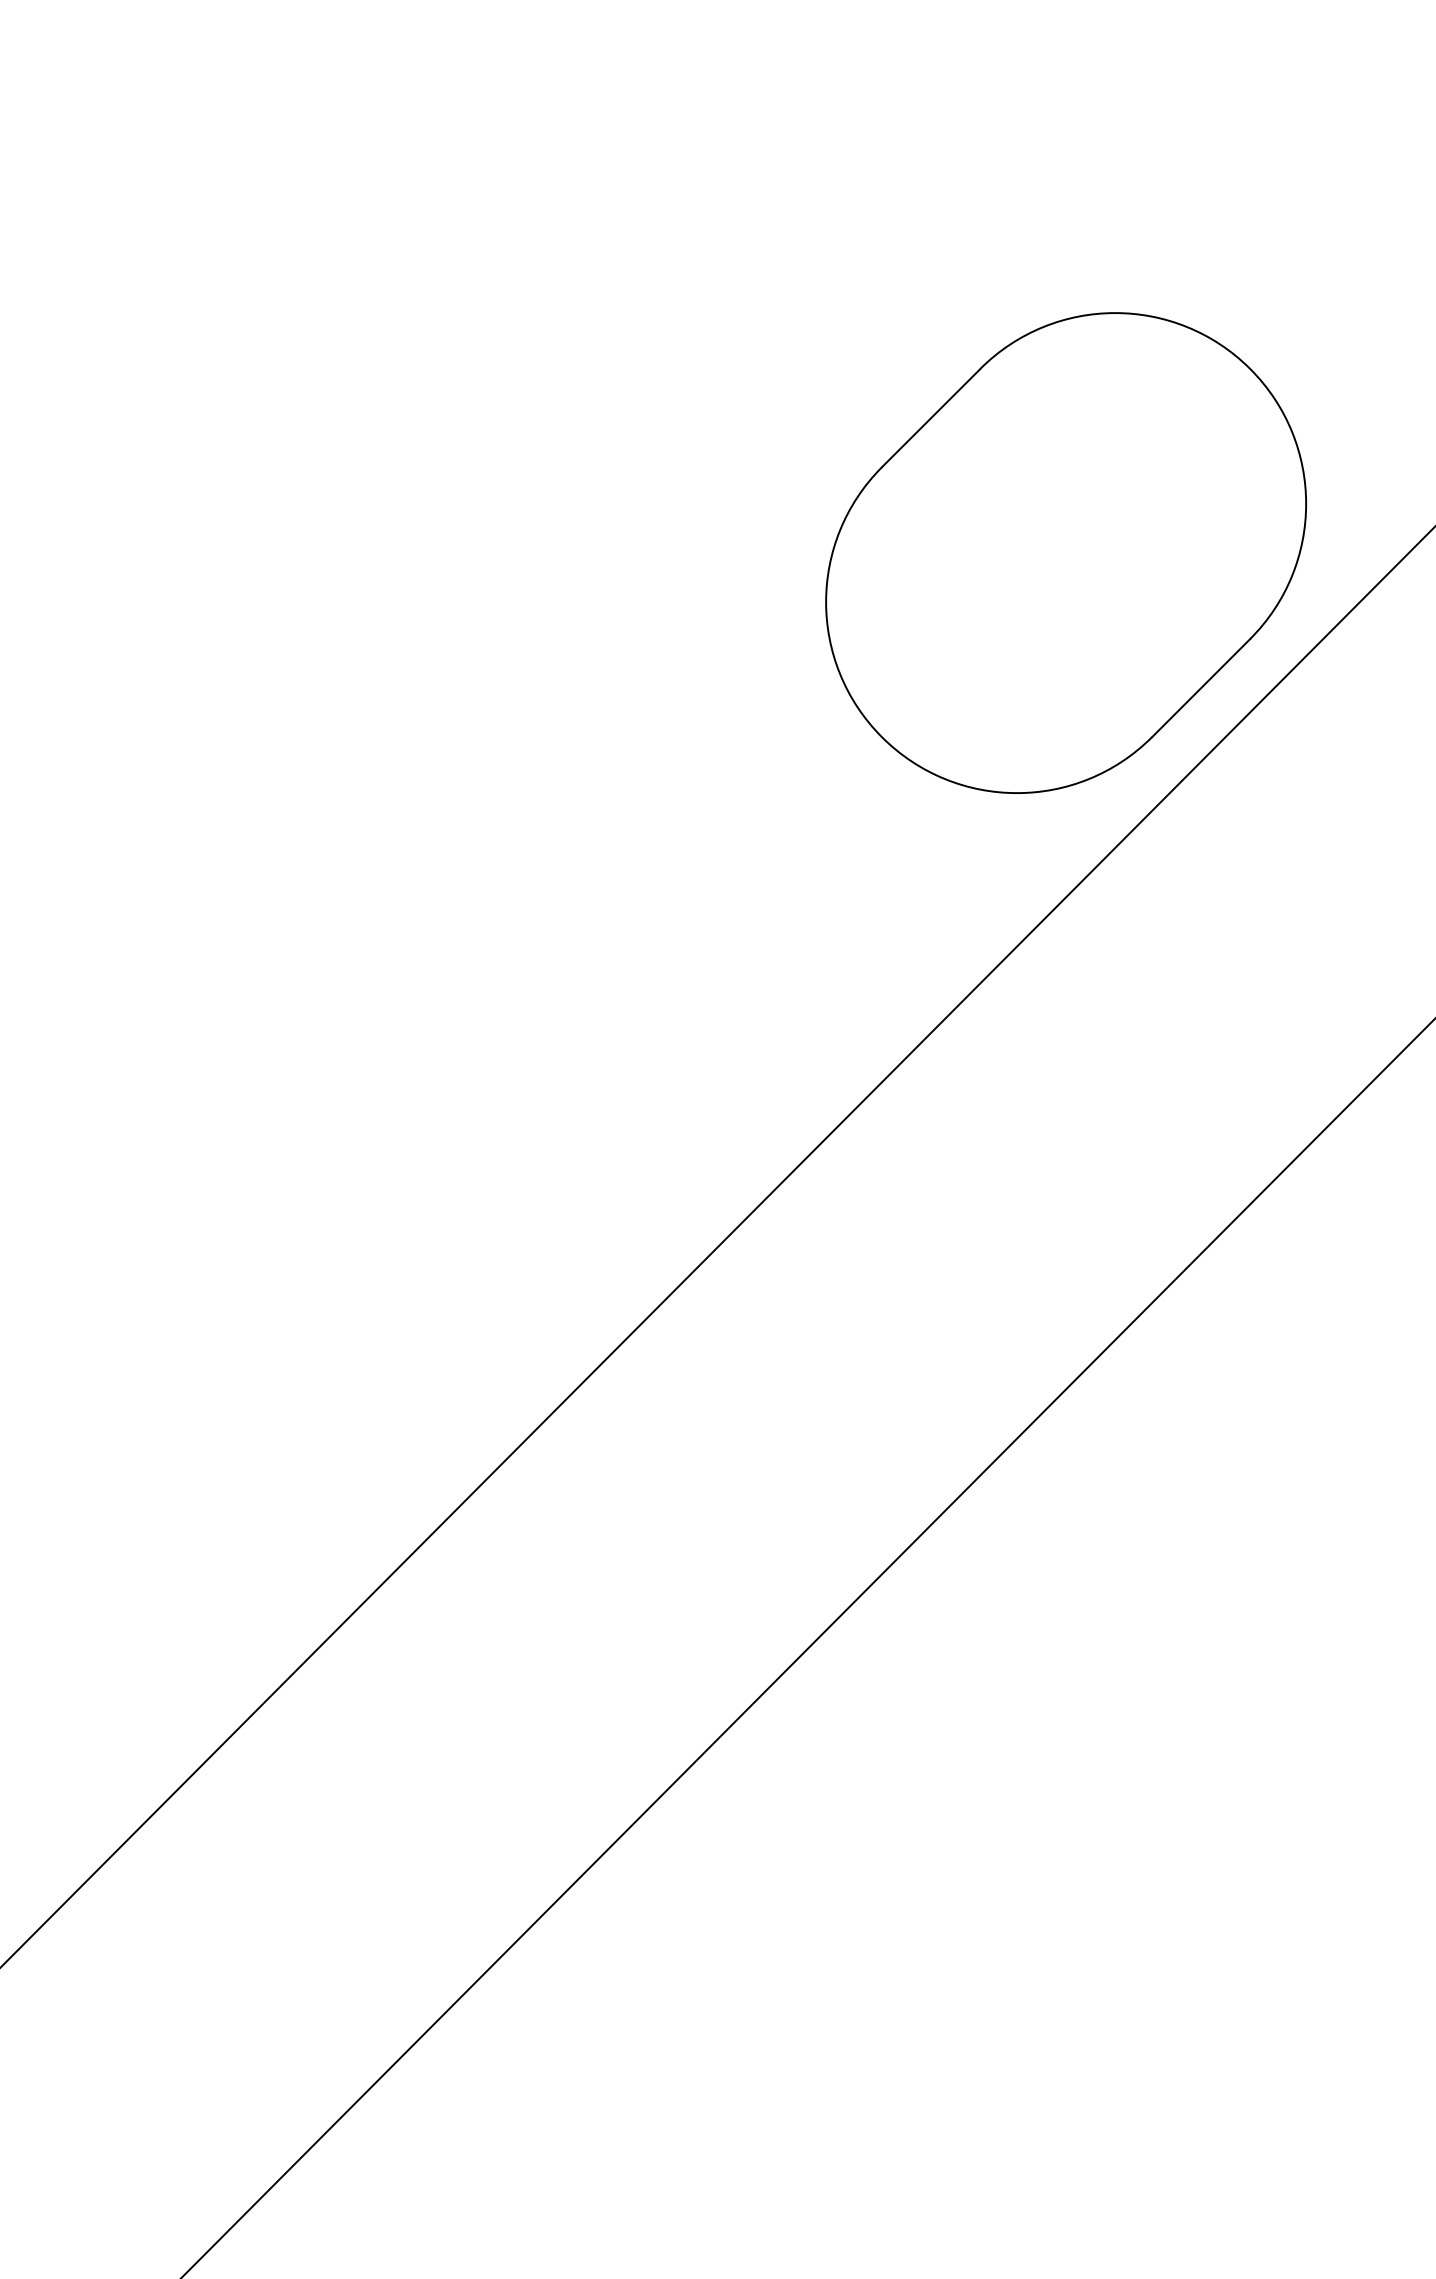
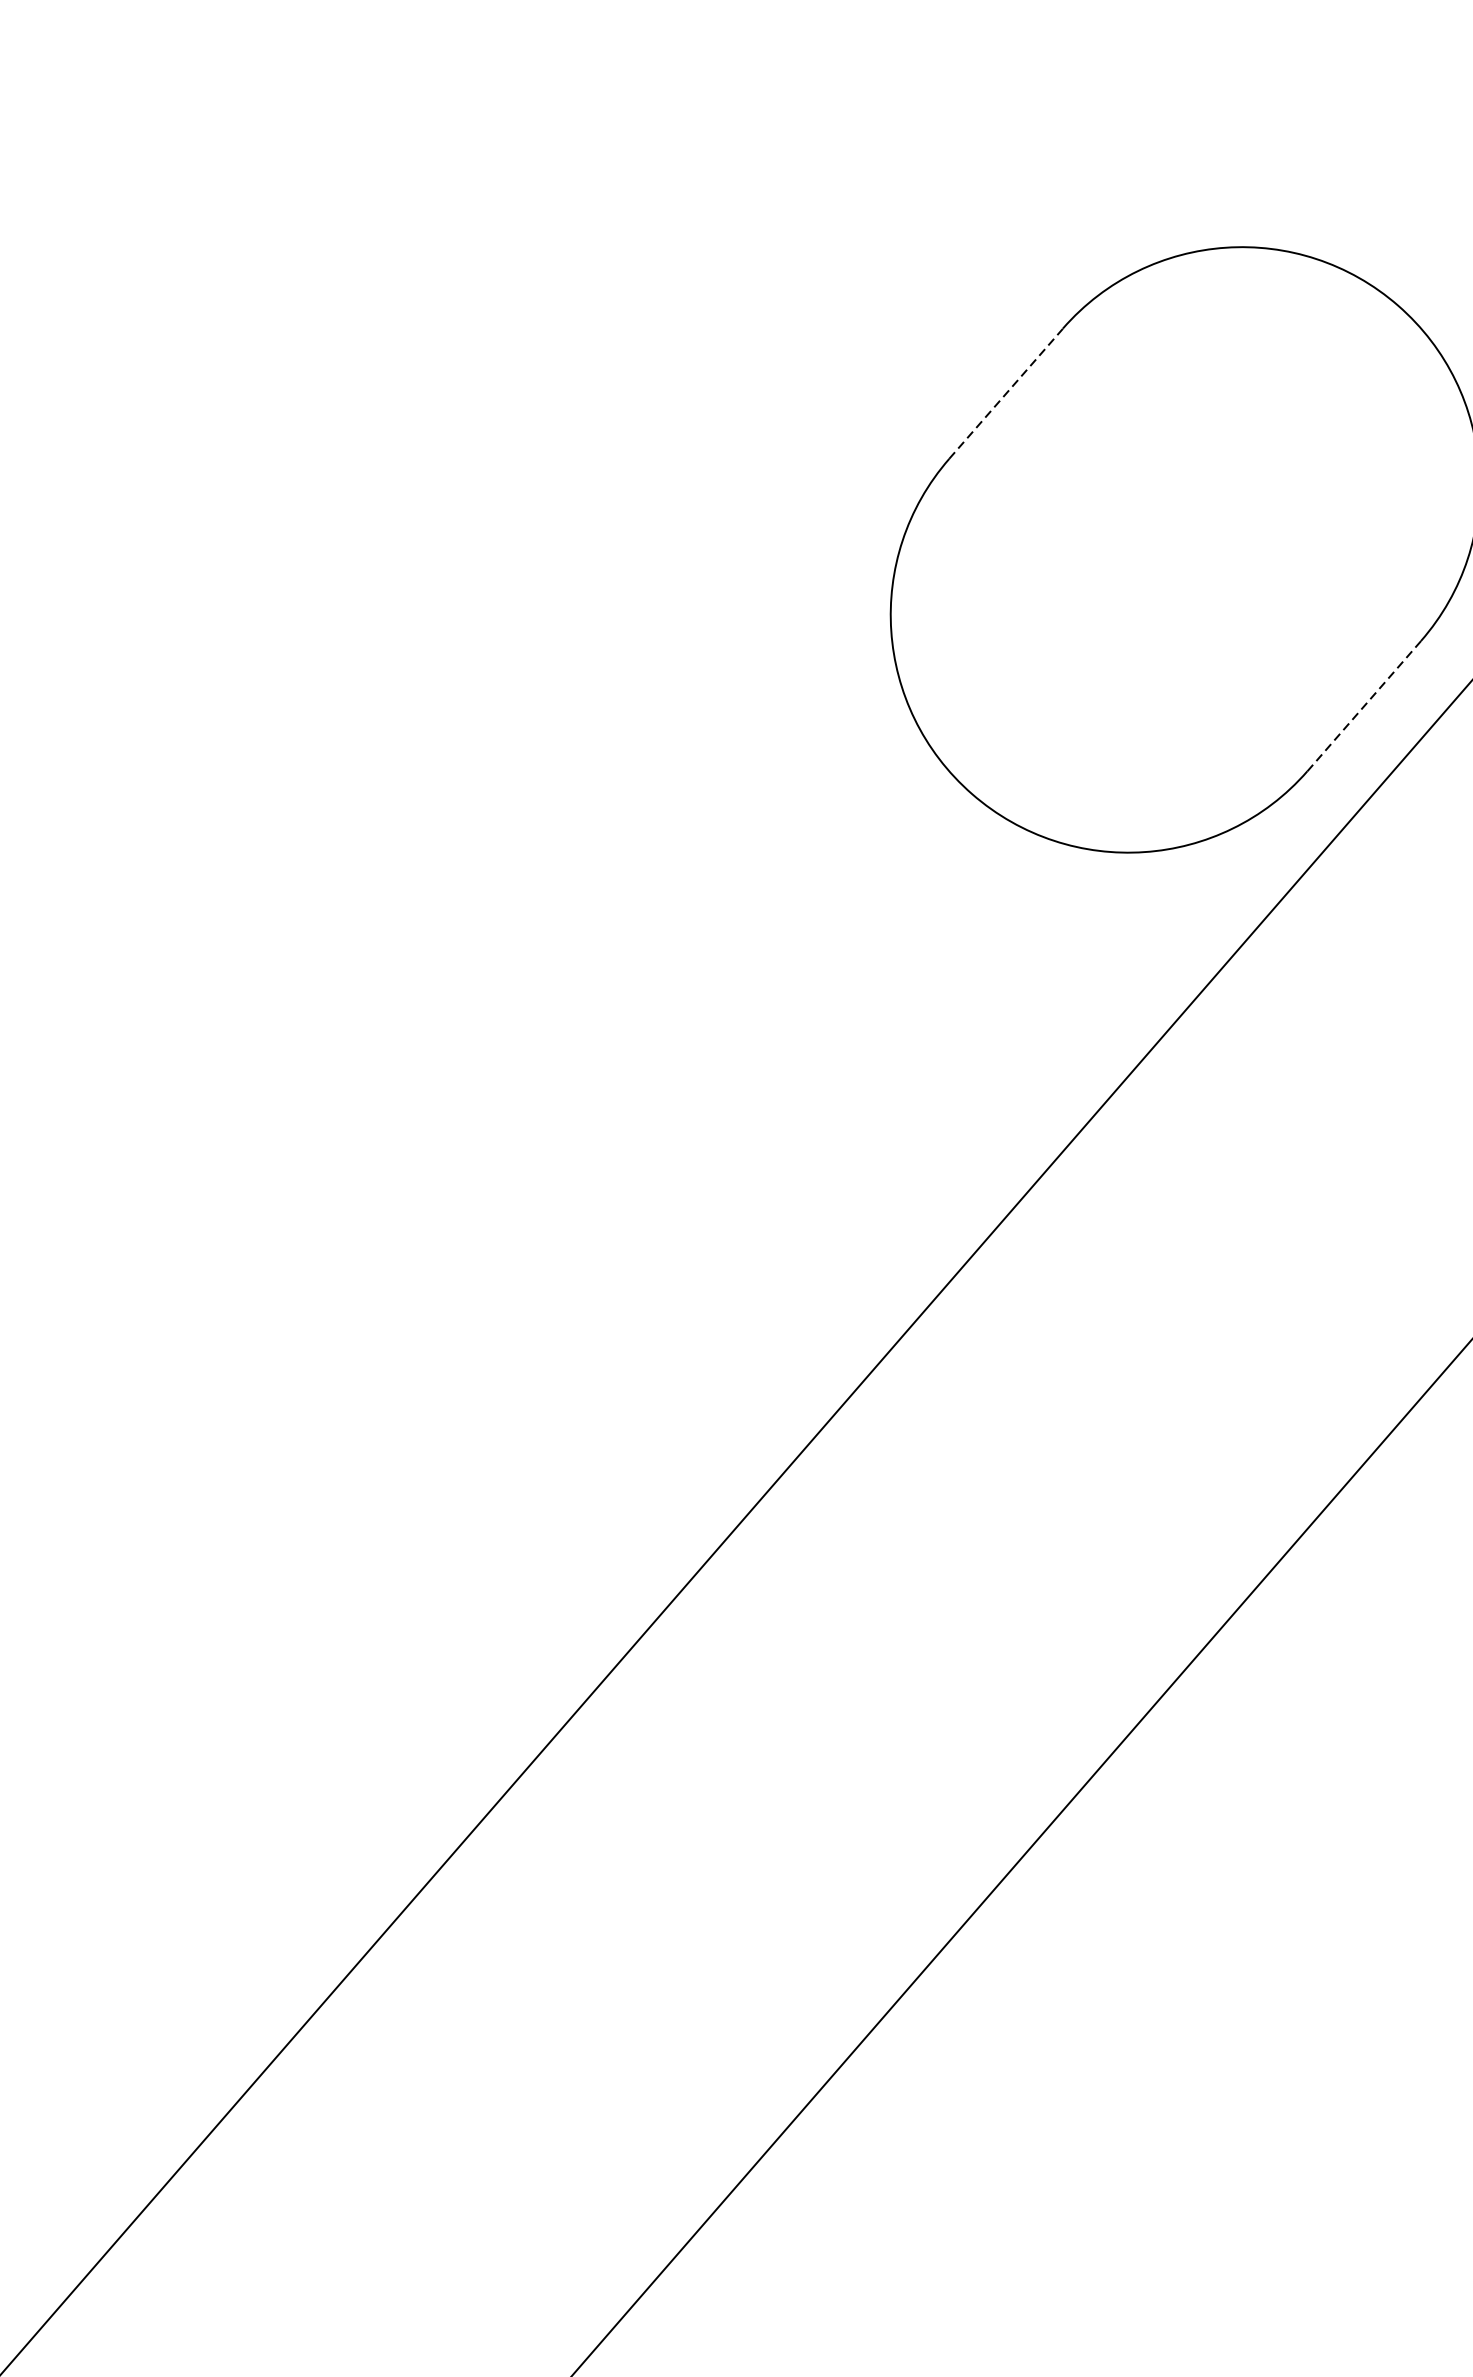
line: (931, 417) -> (1006, 392), solid -> dashed
line: (1200, 688) -> (1363, 706), solid -> dashed

